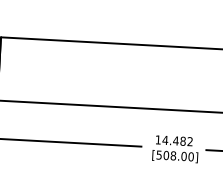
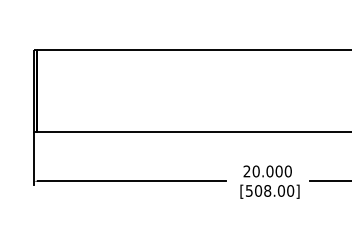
text: (174, 140) -> (267, 171), 14.482 -> 20.000

